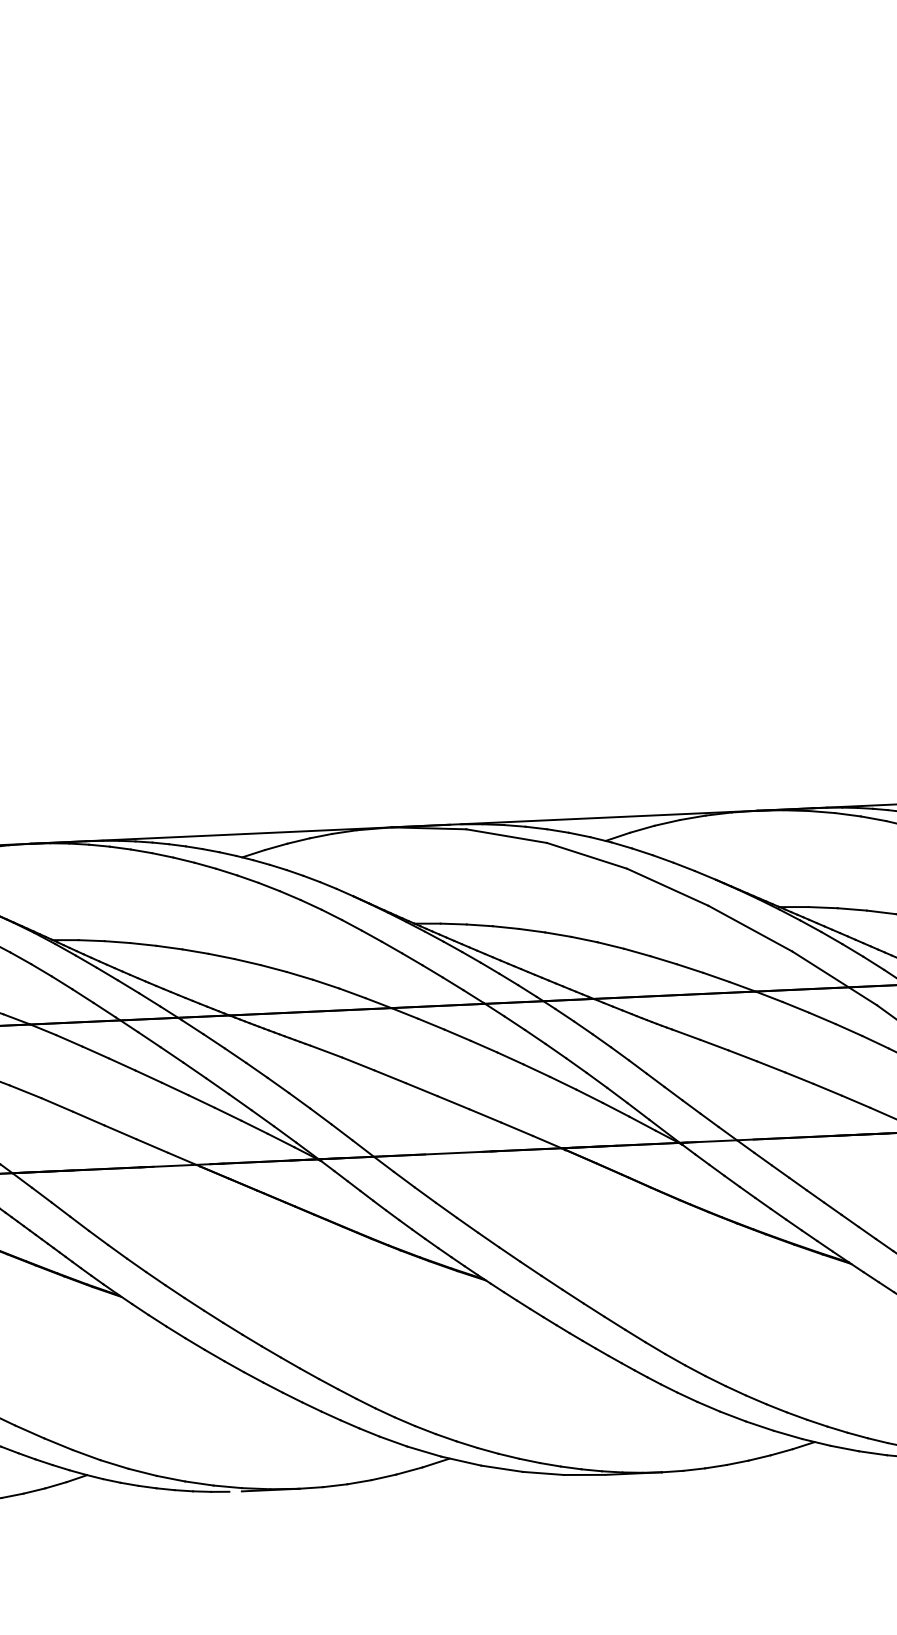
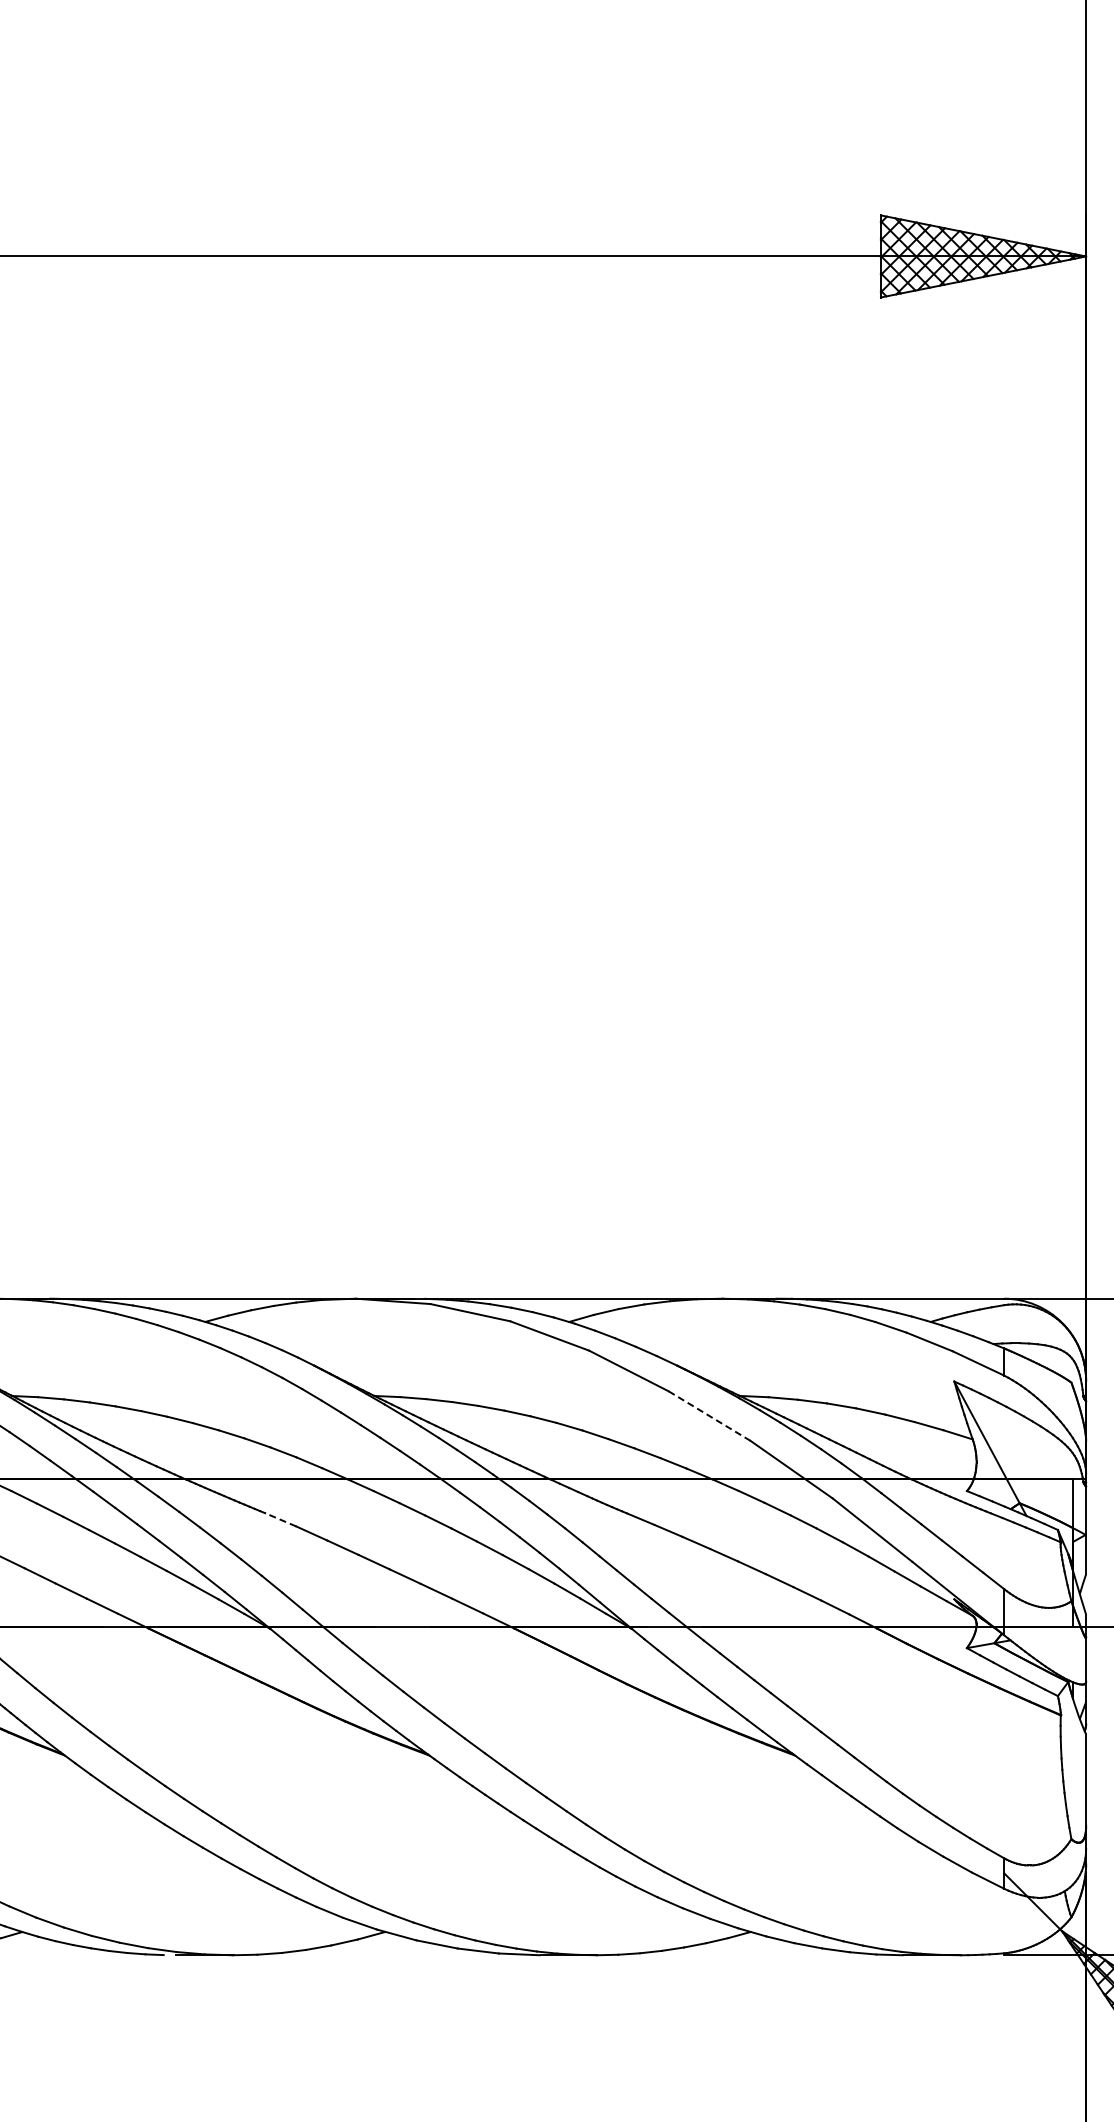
line: (750, 928) -> (709, 1416), solid -> dashed
line: (326, 1051) -> (280, 1519), solid -> dashed

